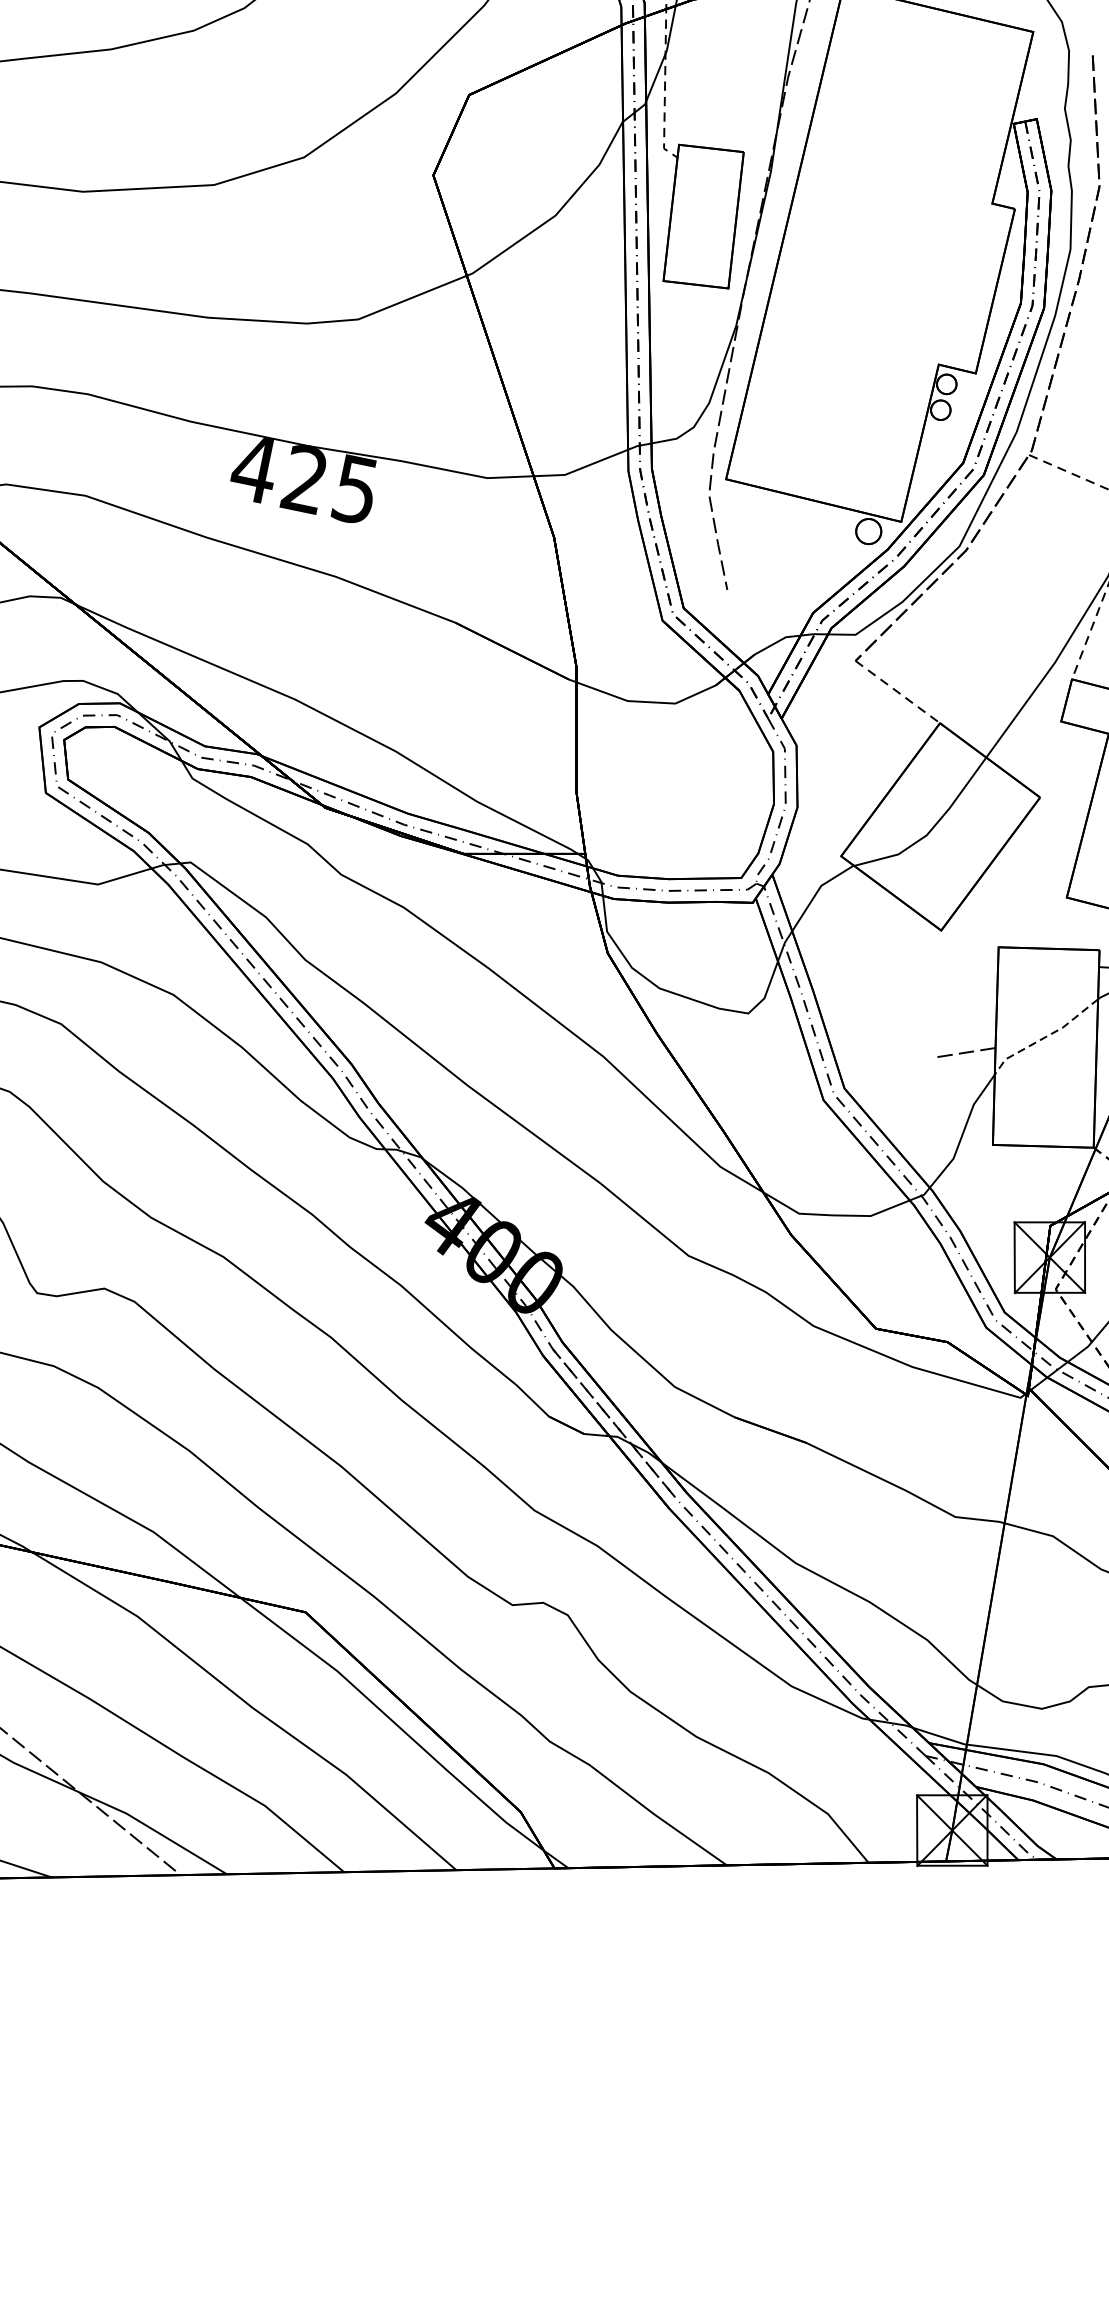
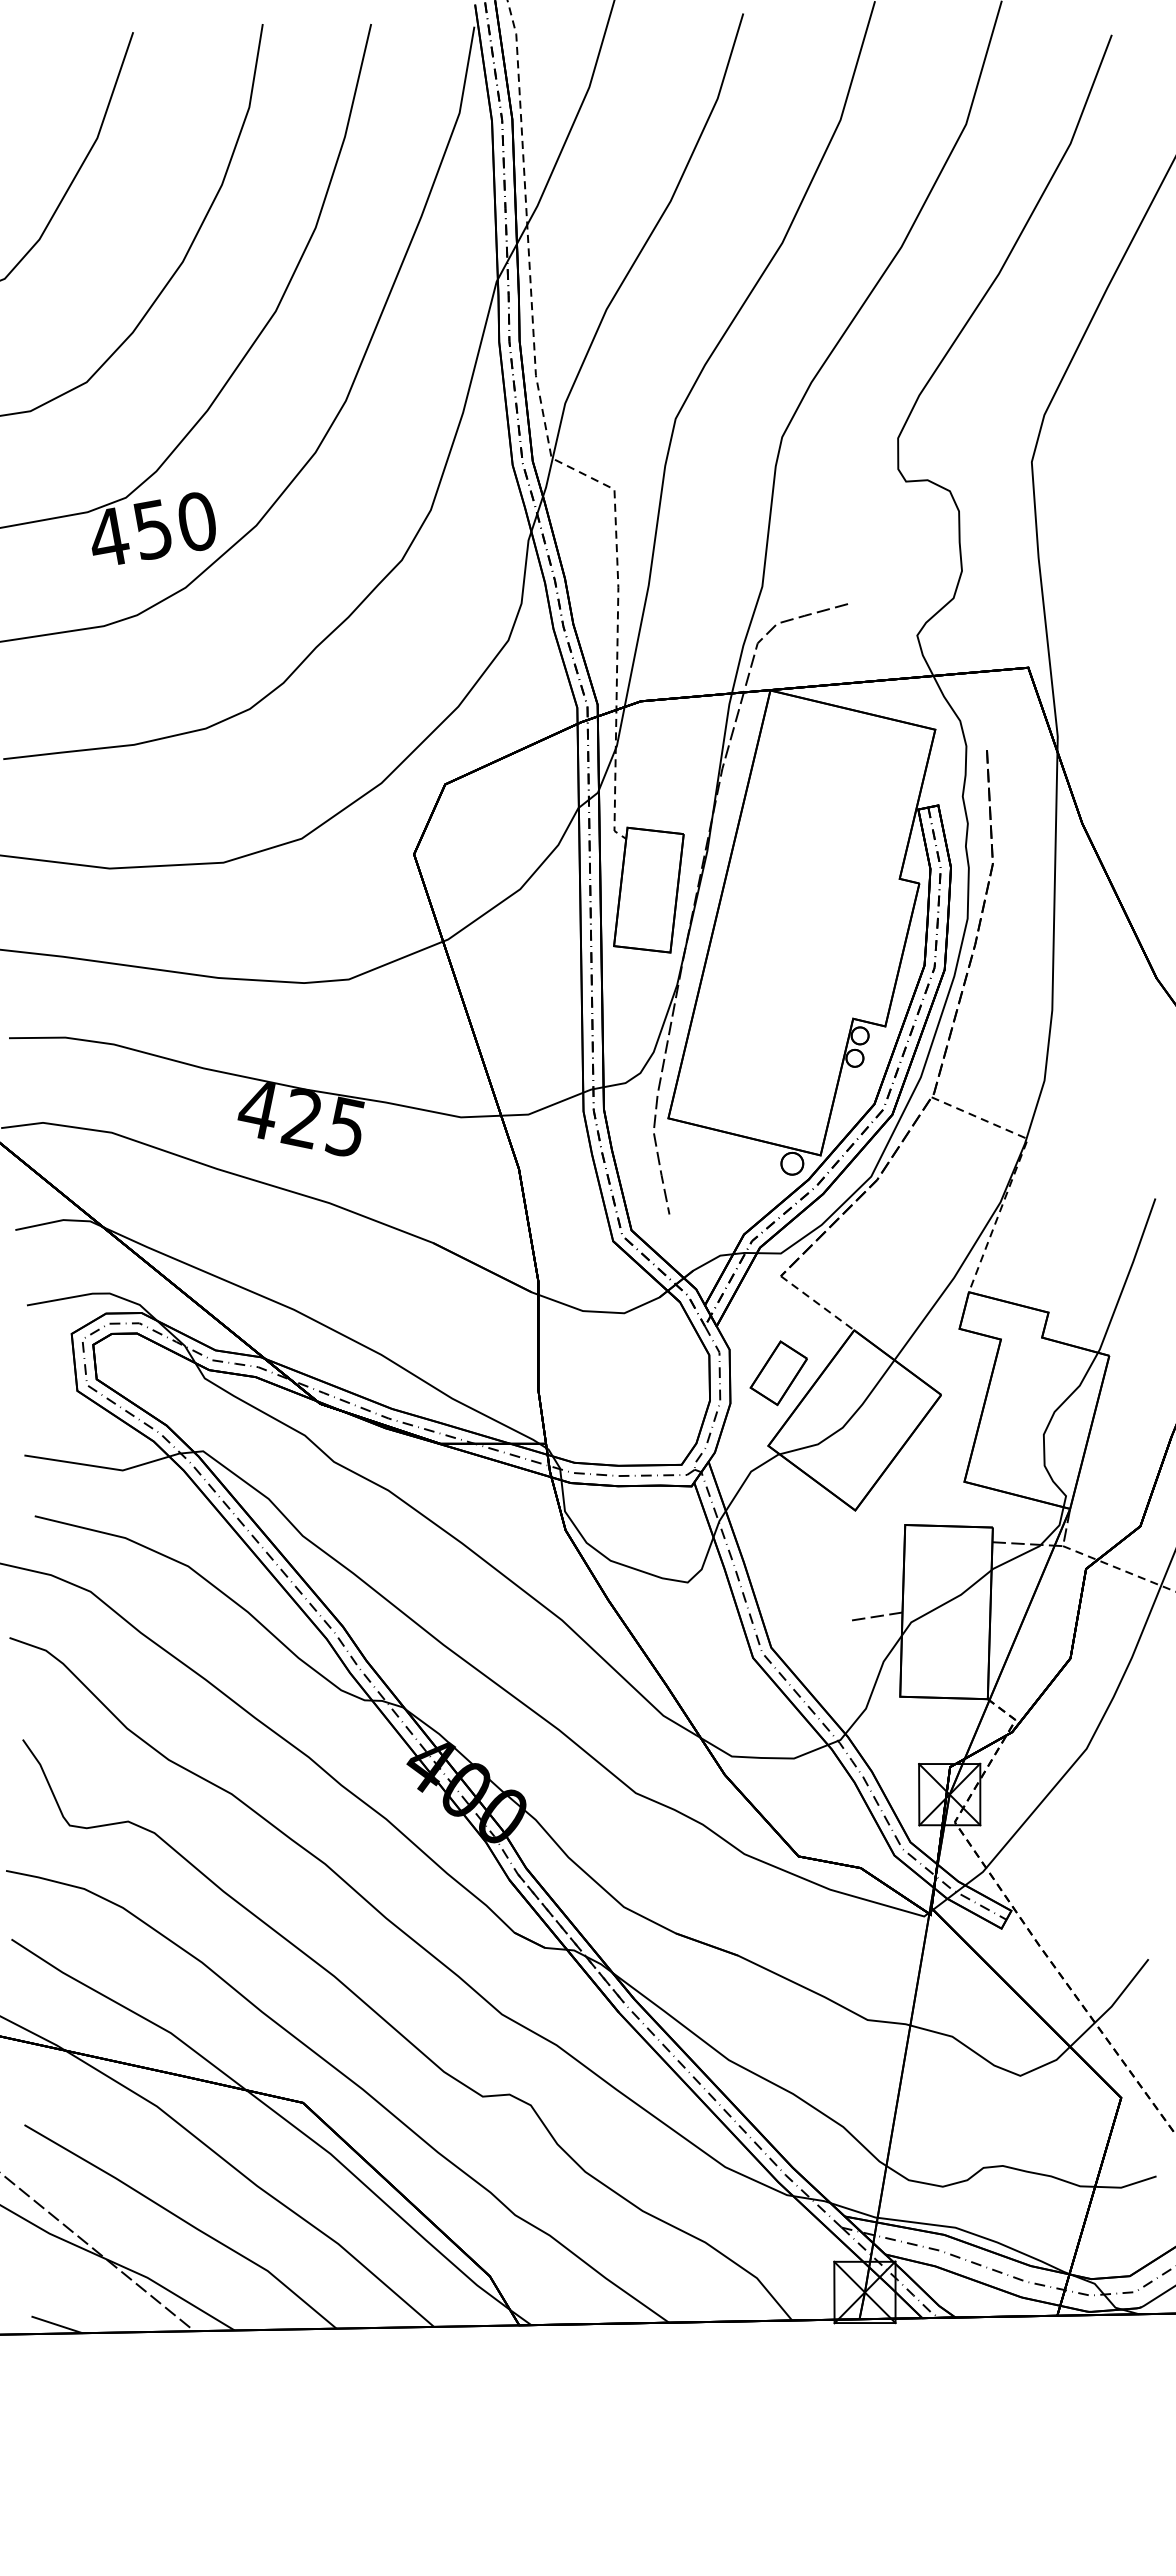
part: (852, 772) -> (778, 1373), added
line: (1046, 1037) -> (946, 1603), dashed -> solid

